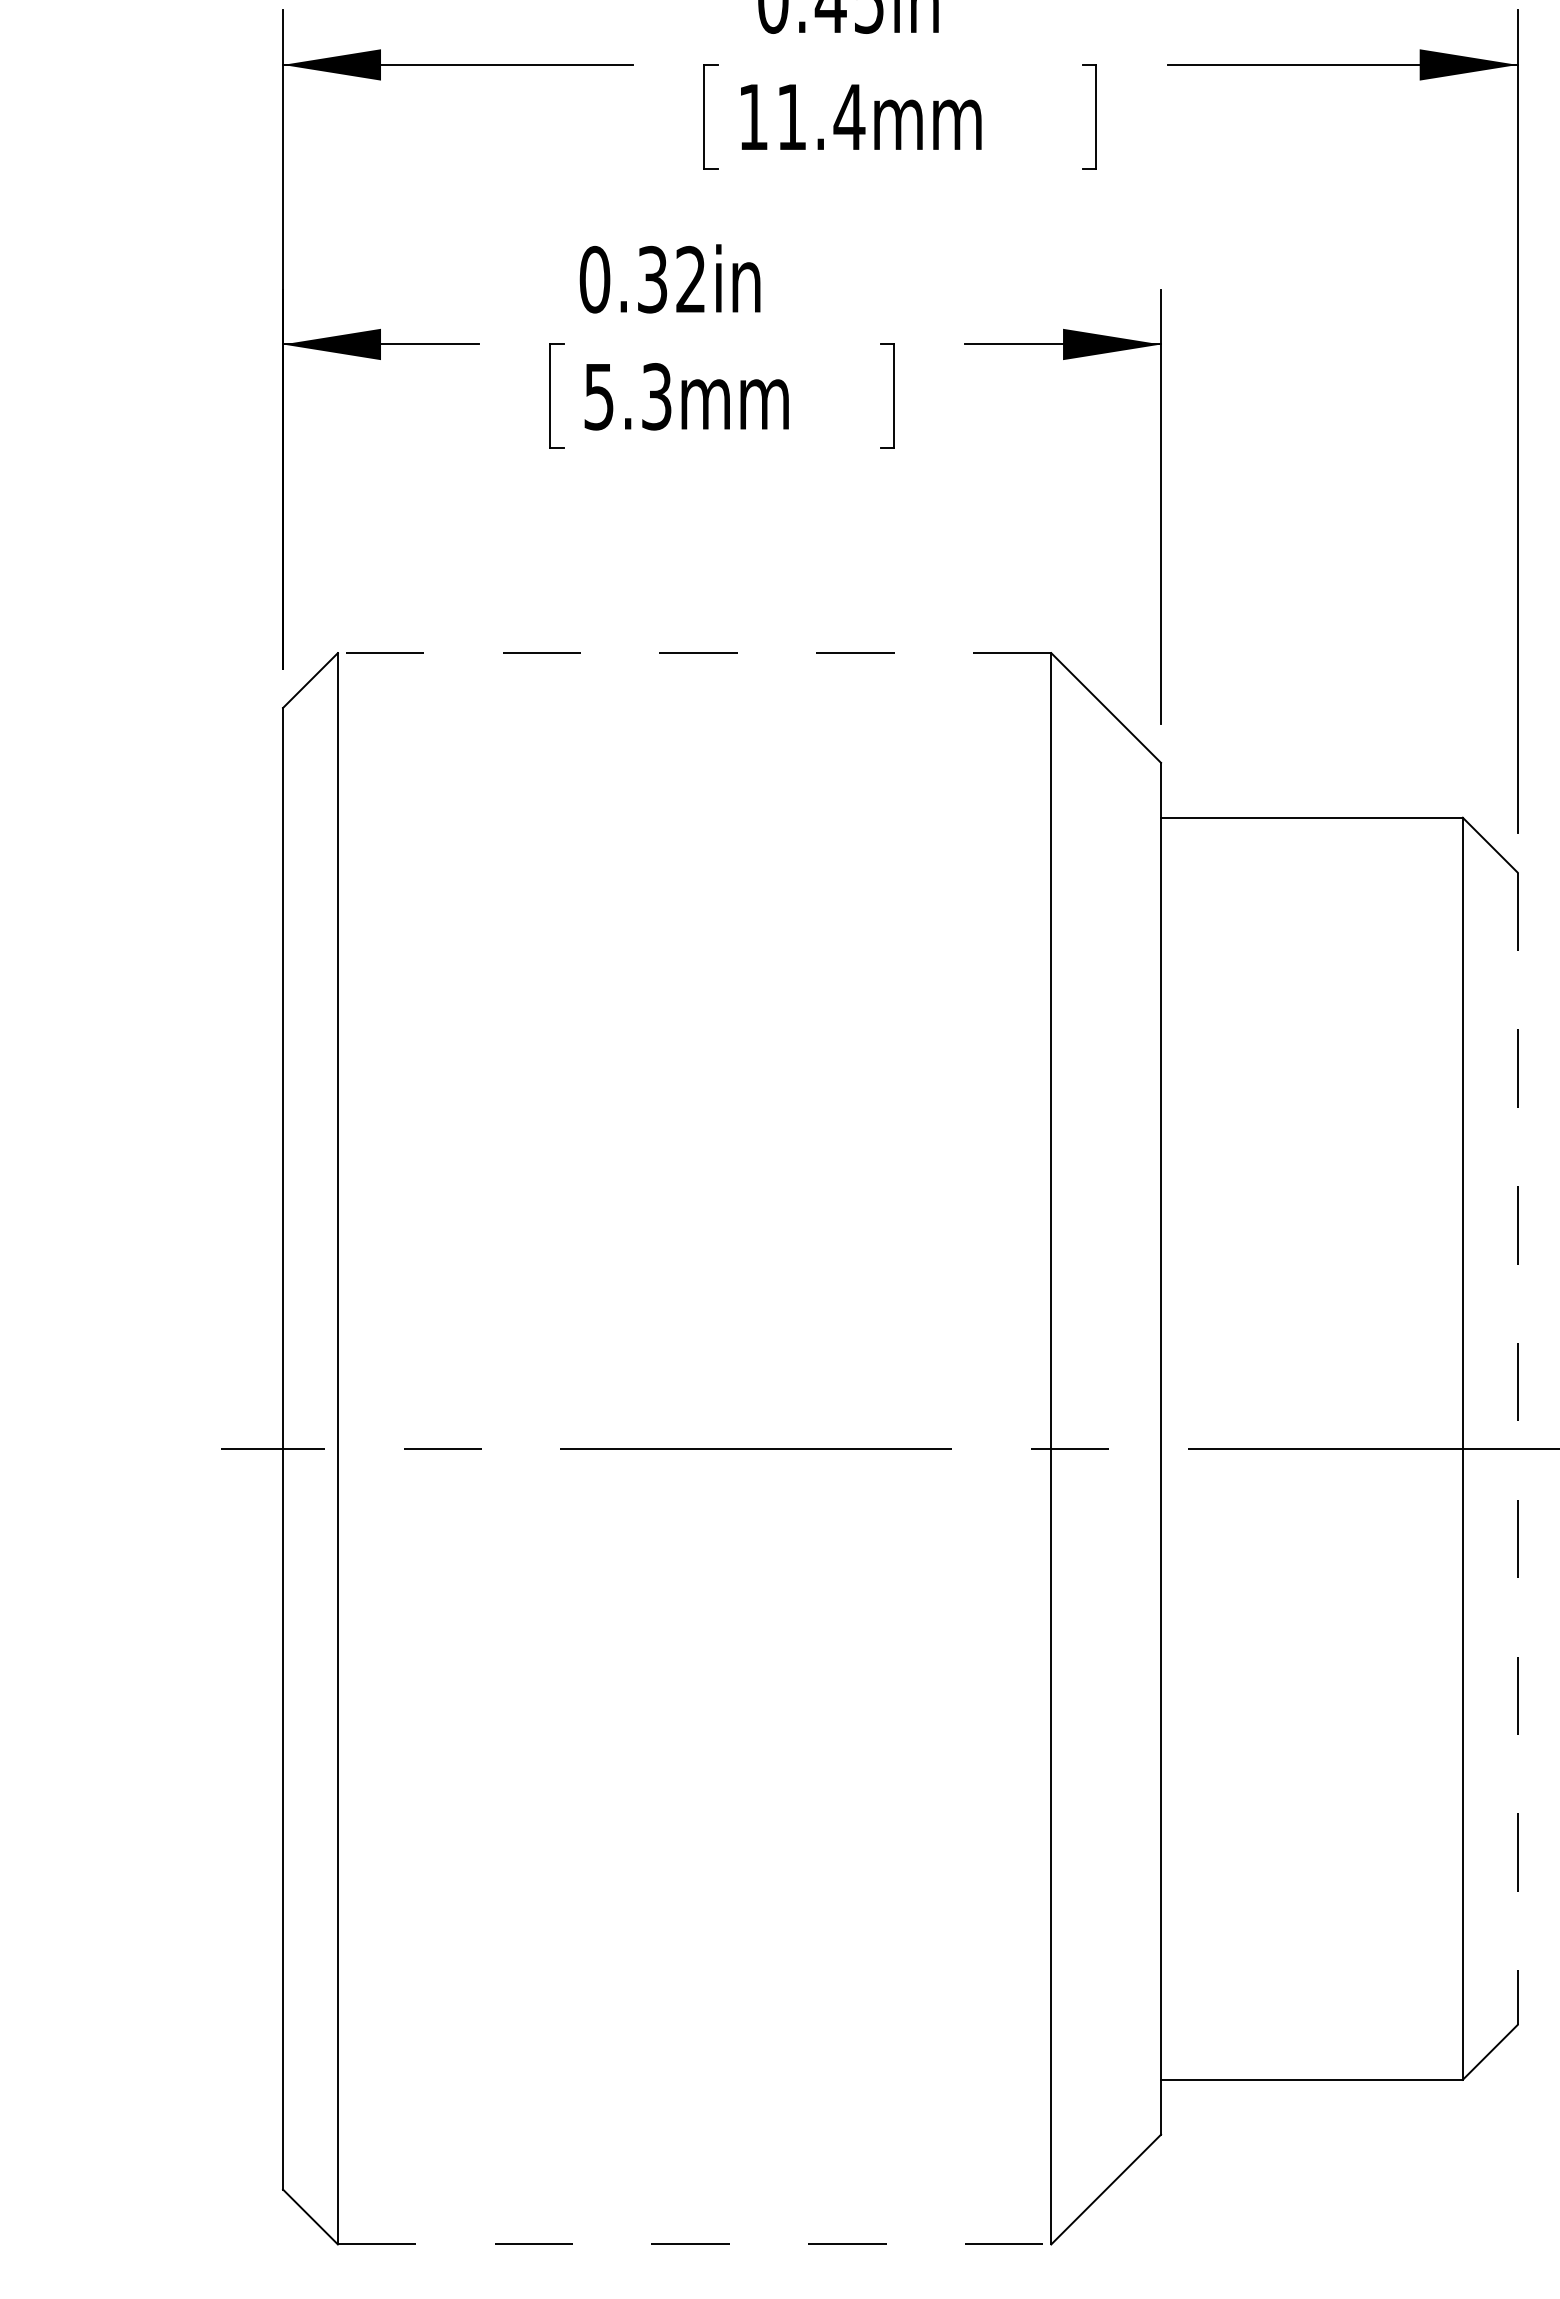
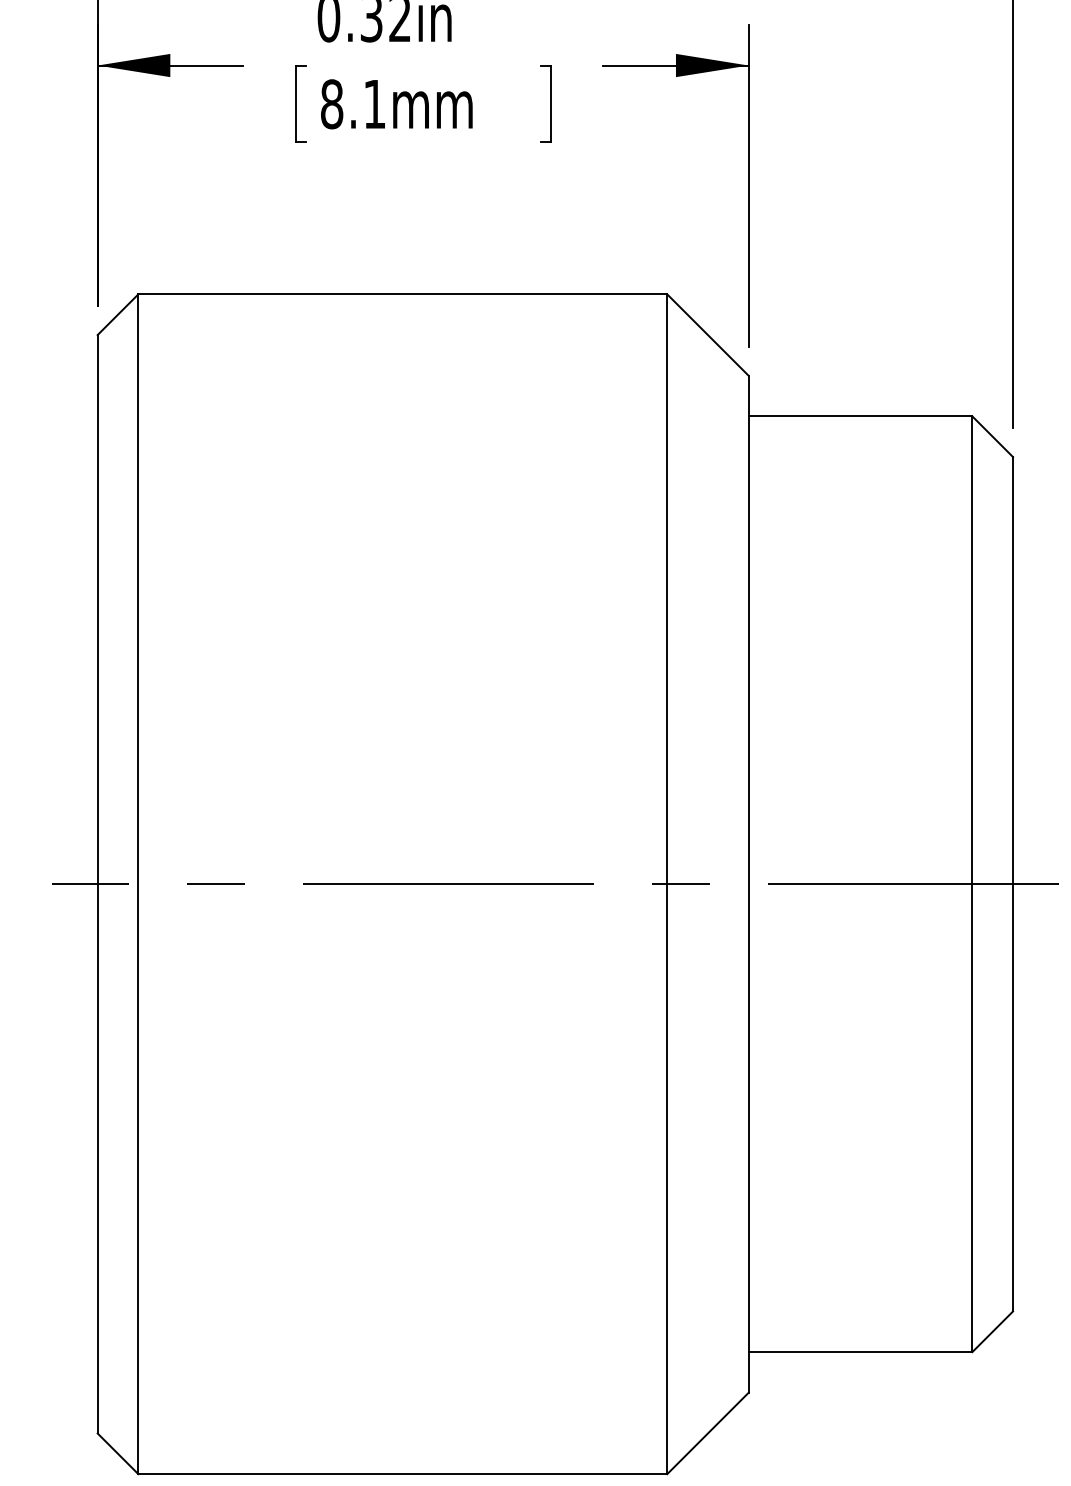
text: (627, 396) -> (353, 104), 5.3mm -> 8.1mm
line: (694, 653) -> (402, 294), dashed -> solid
line: (1517, 1449) -> (1012, 884), dashed -> solid
line: (694, 2244) -> (402, 1474), dashed -> solid

